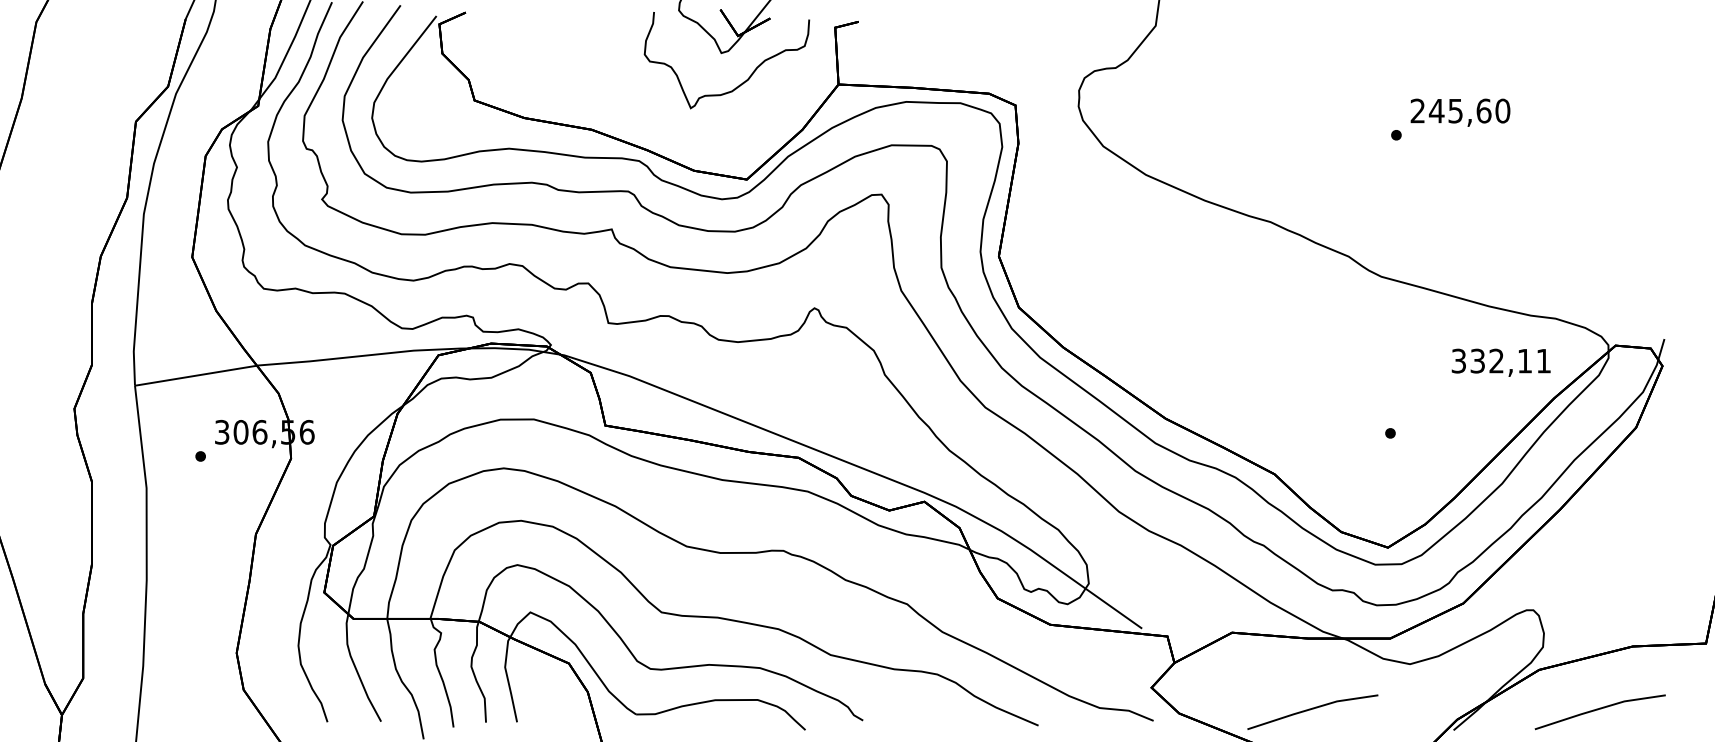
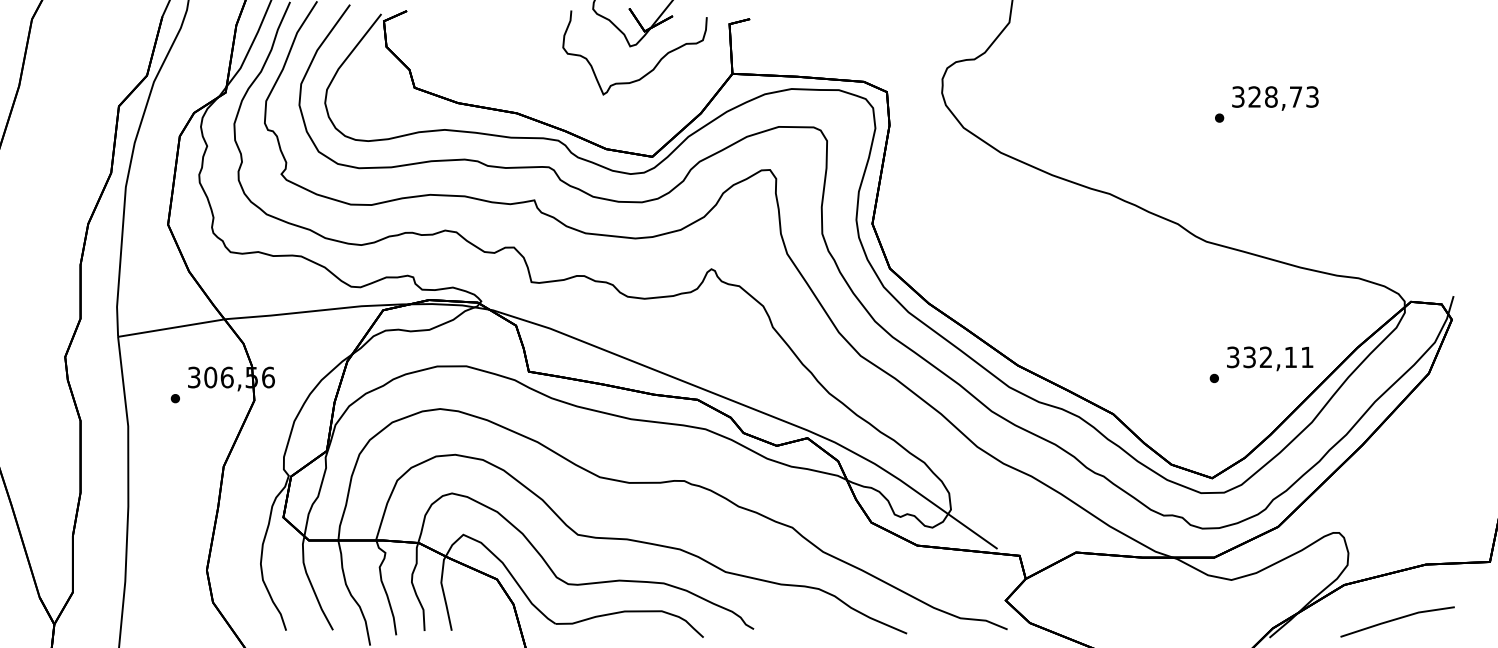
text: (1460, 110) -> (1275, 96), 245,60 -> 328,73
text: (1501, 362) -> (1270, 358), moved
line: (1311, 710) -> (1145, 620), removed

